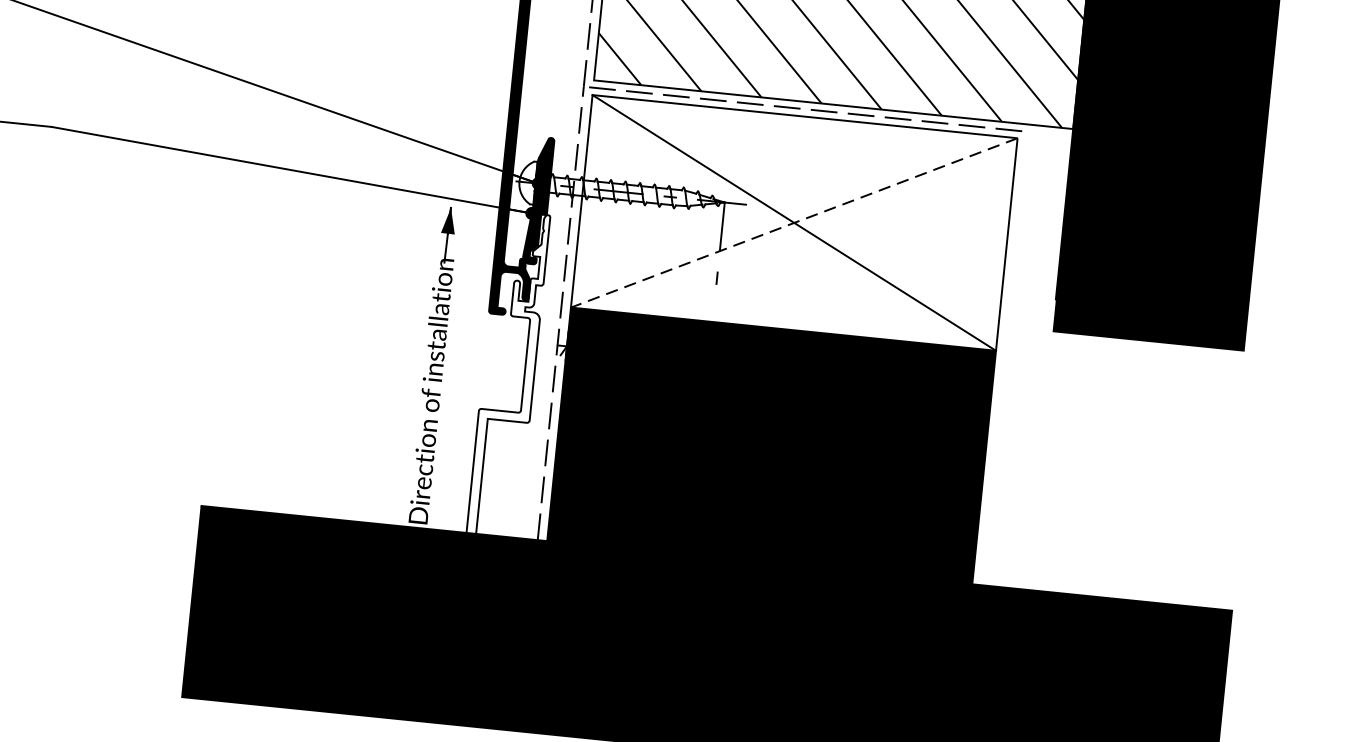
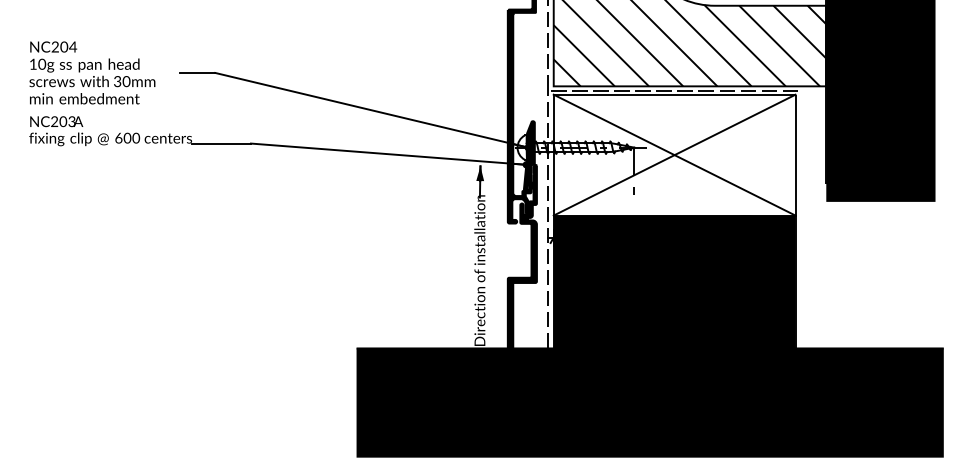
line: (794, 223) -> (674, 155), dashed -> solid
fill: (504, 396) -> (521, 269), added

